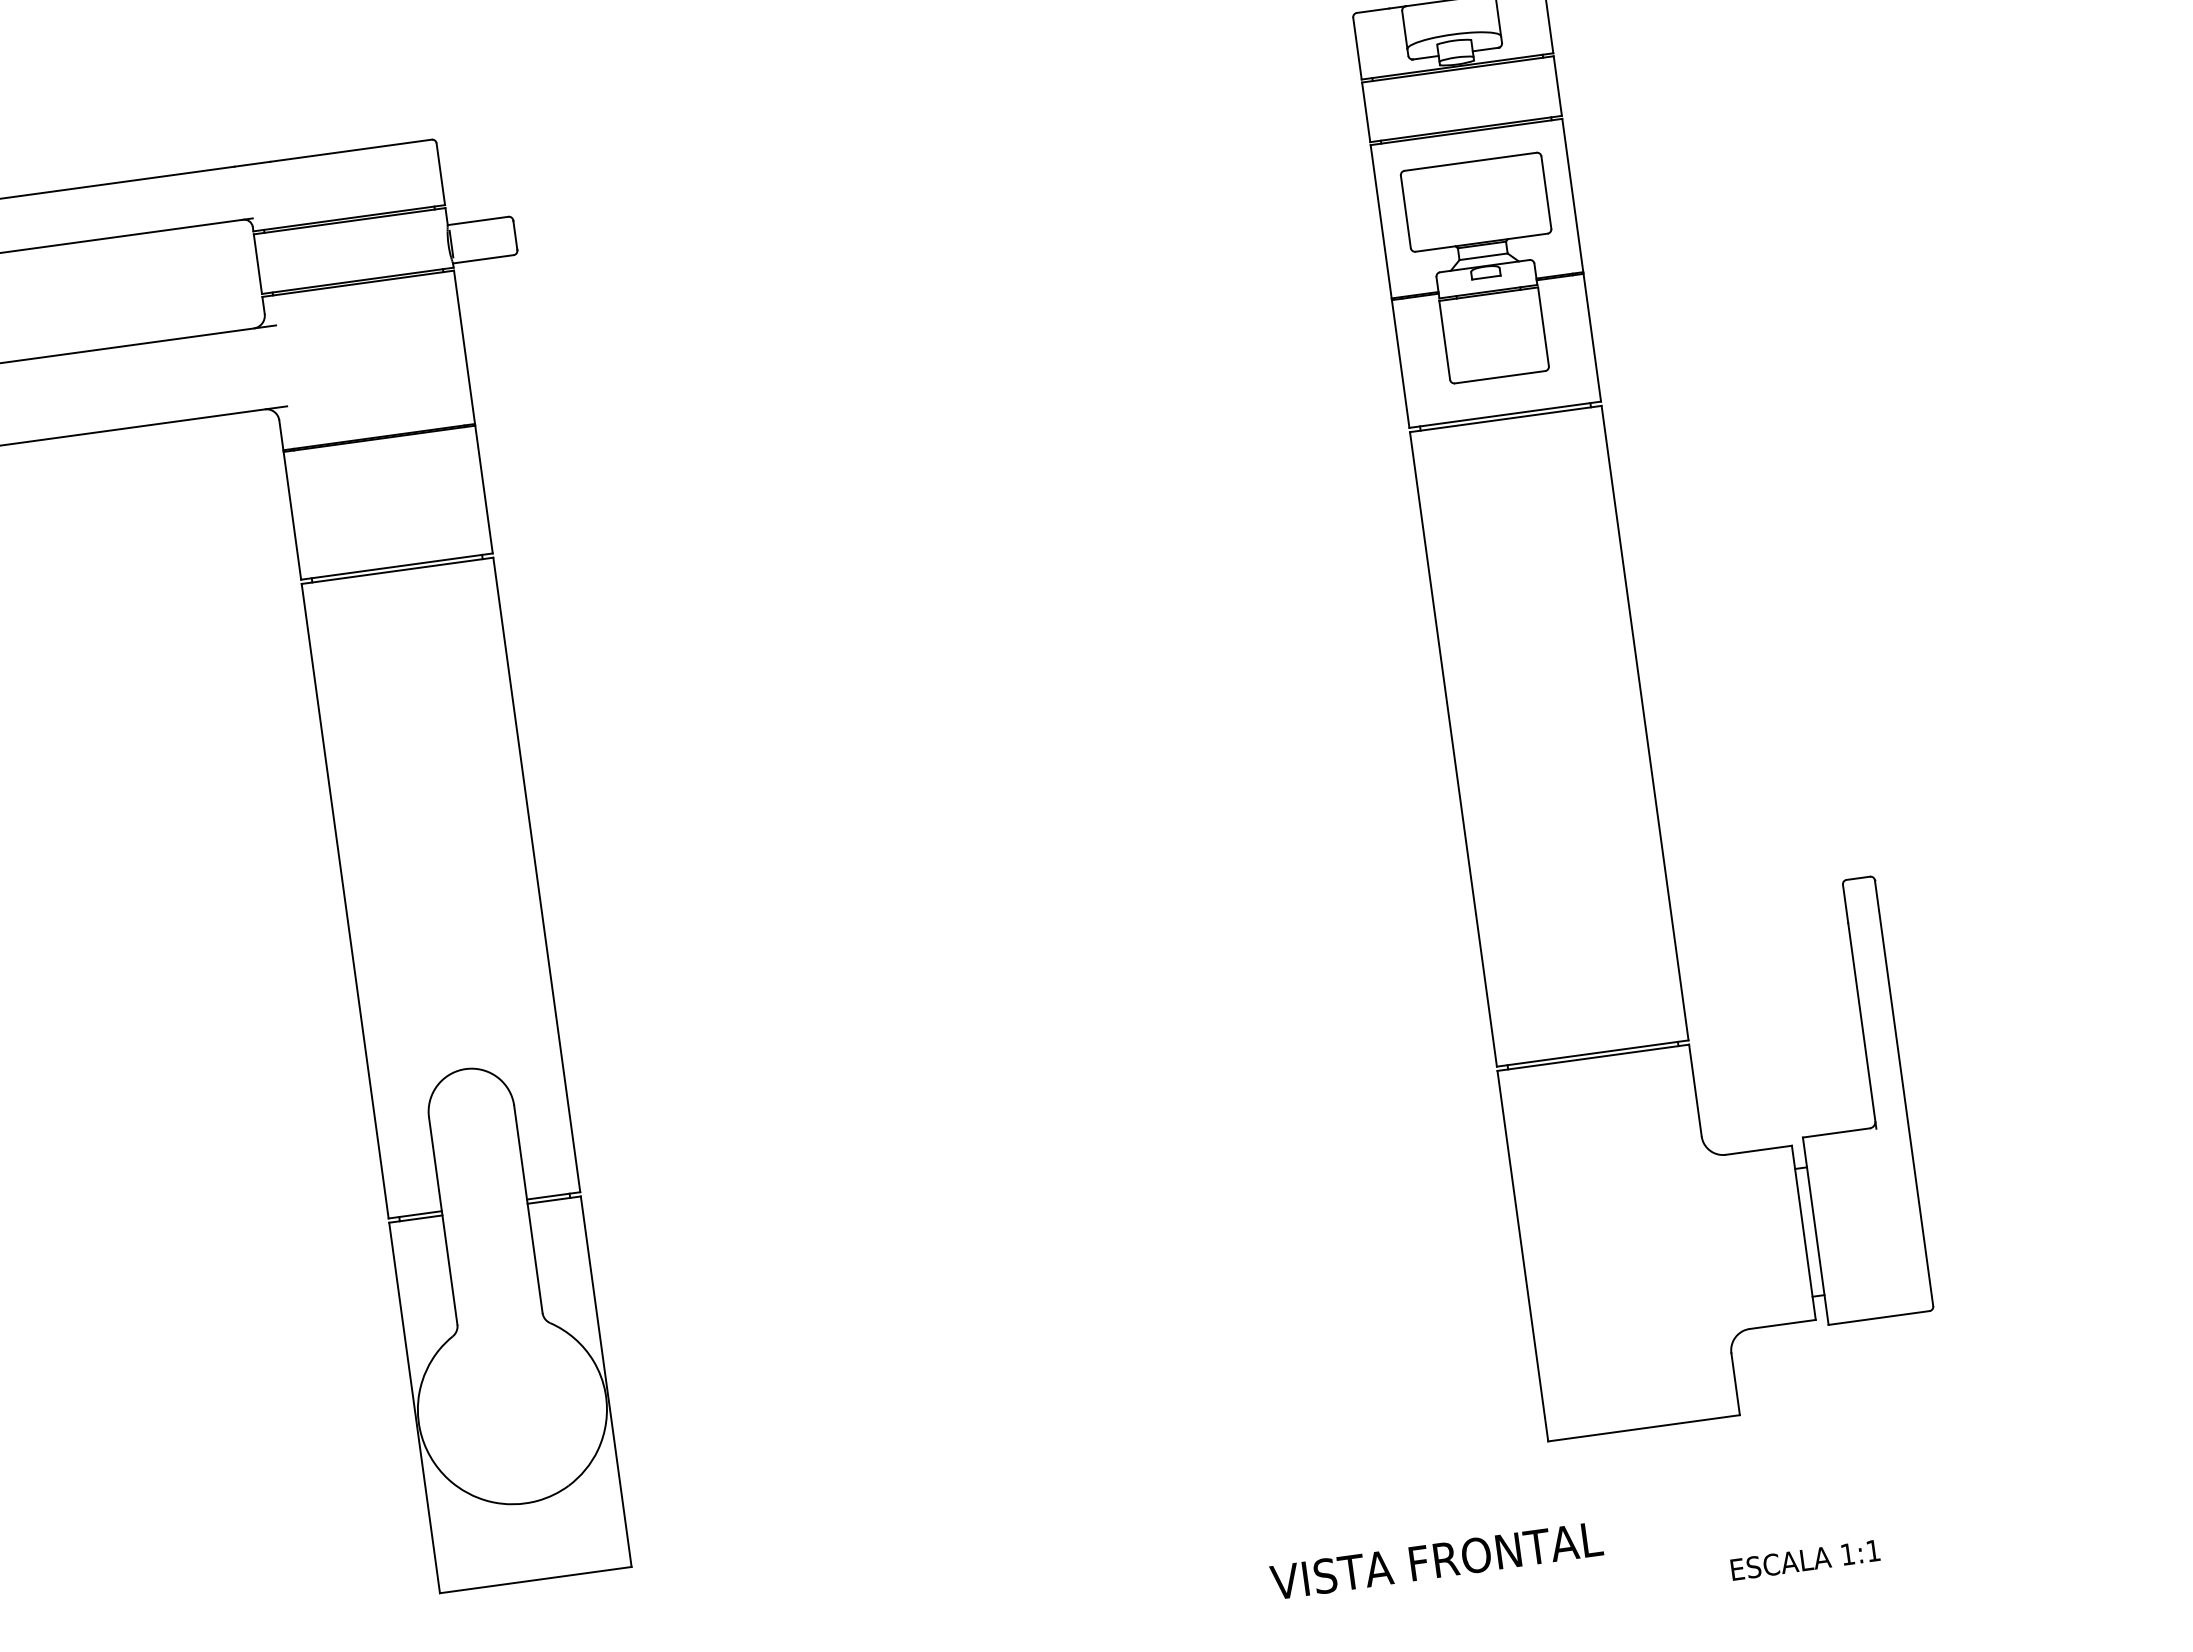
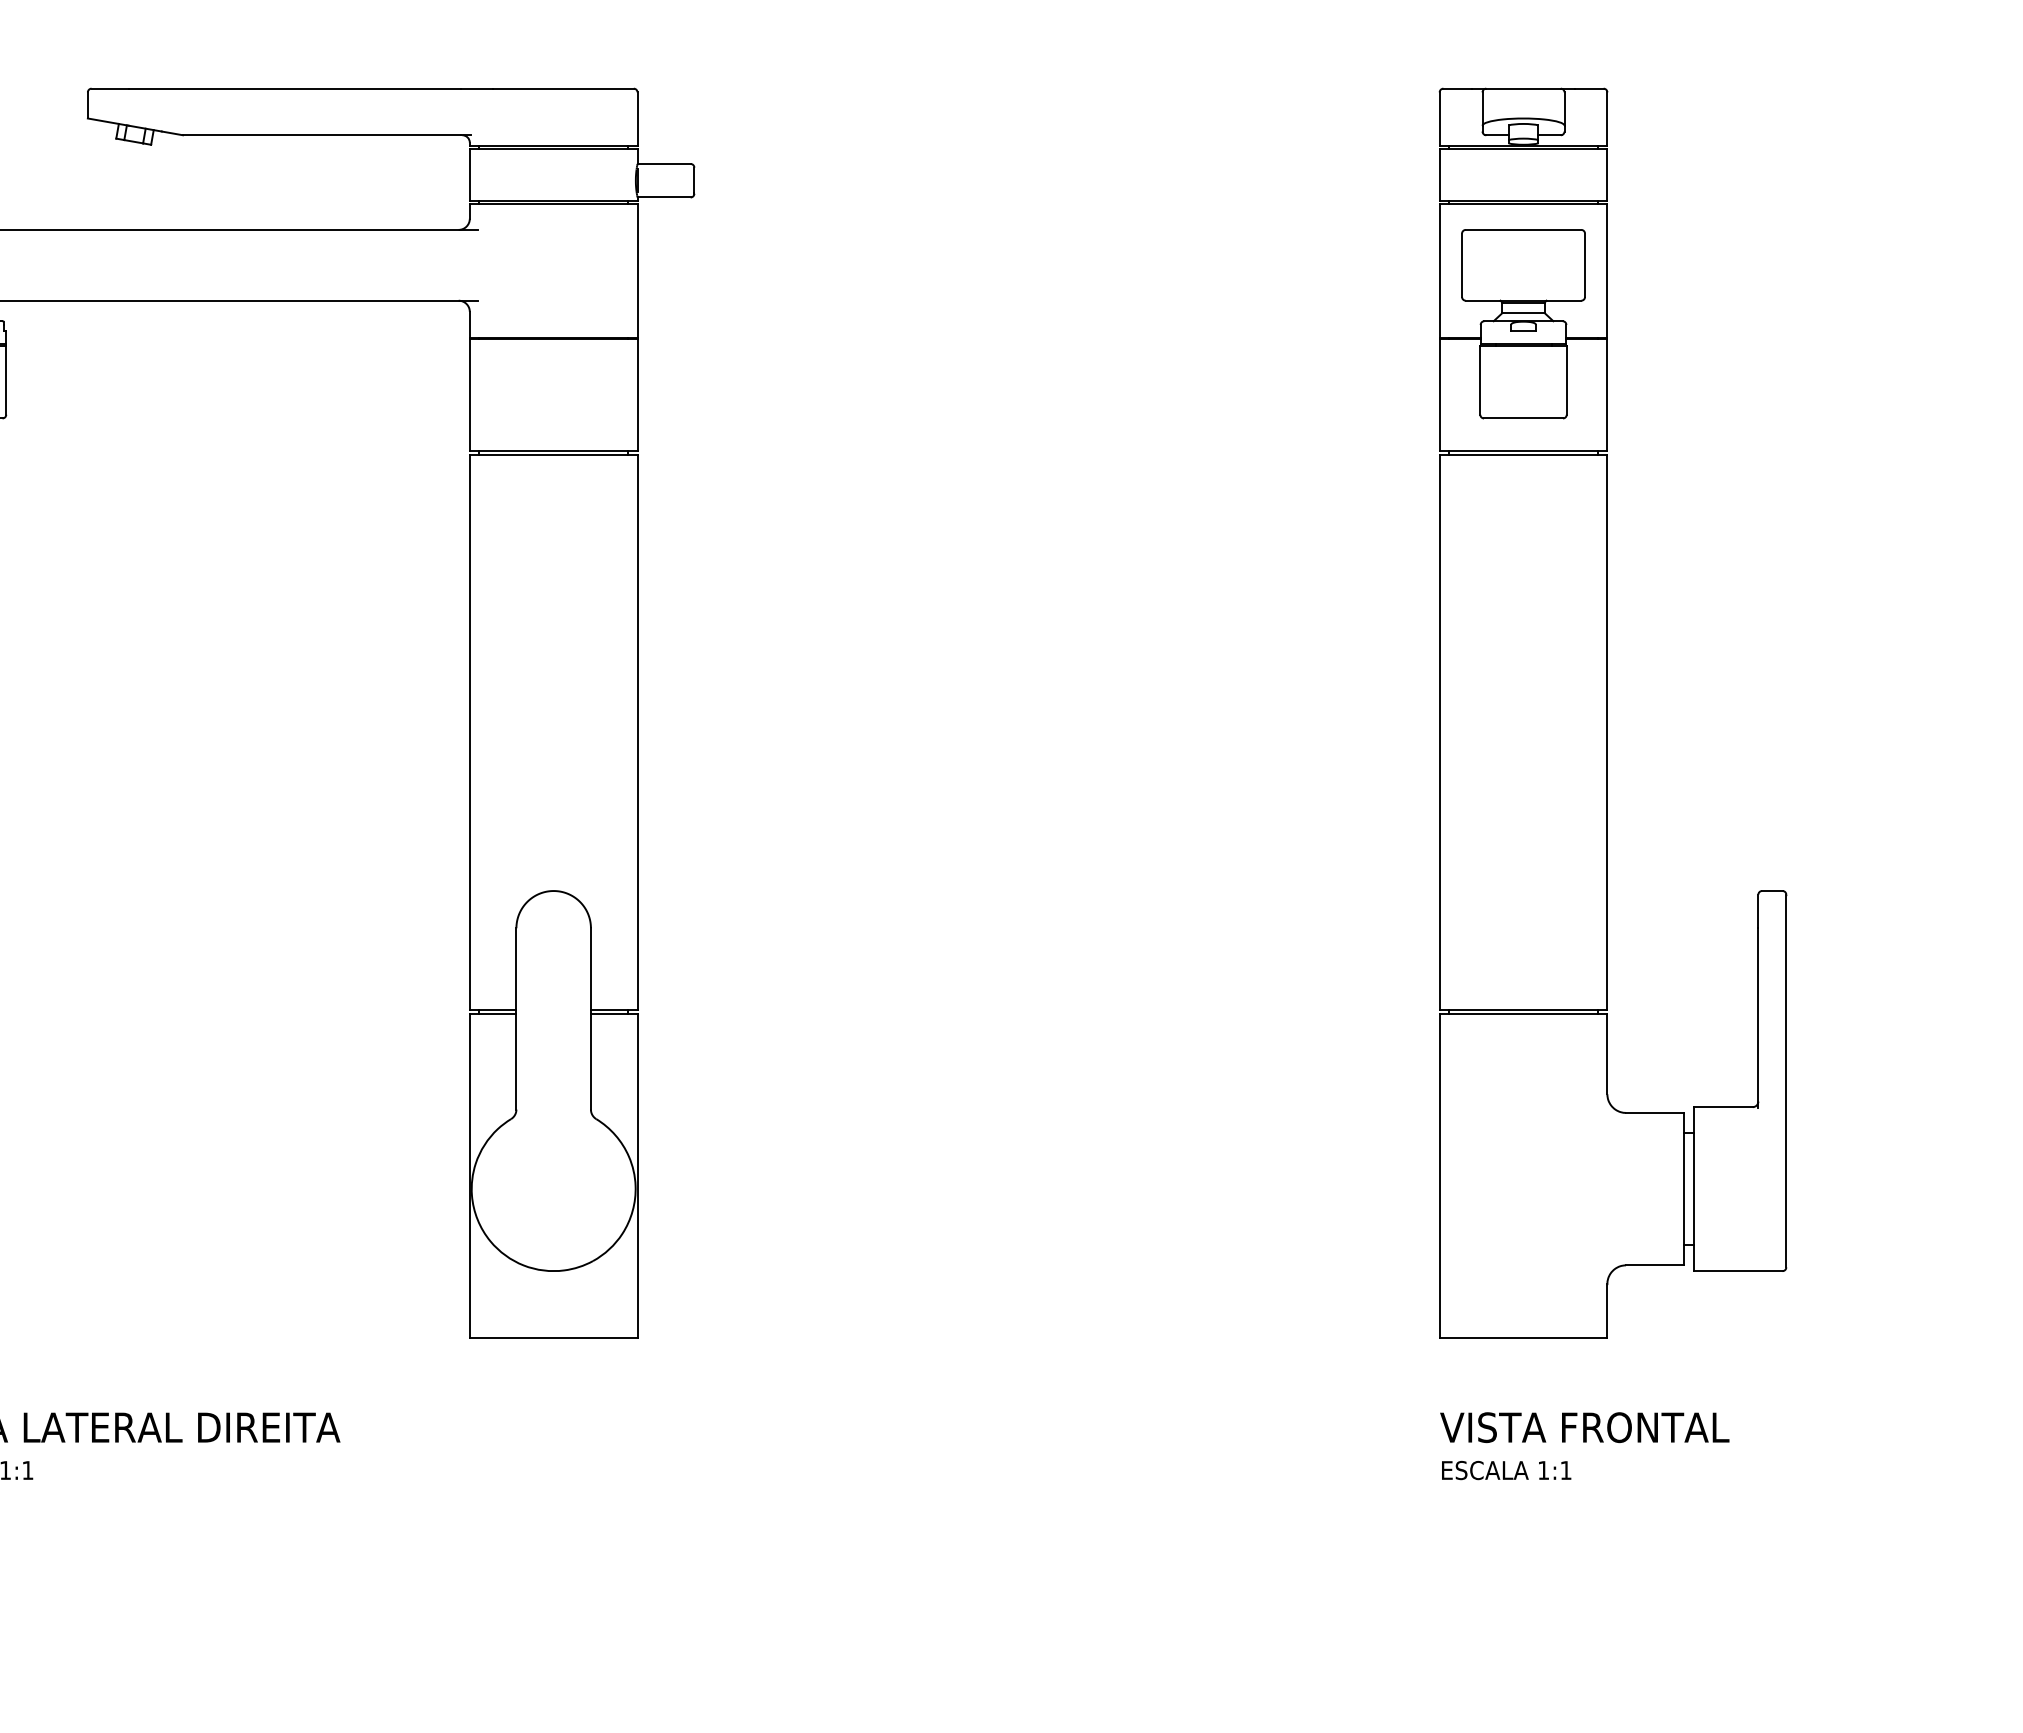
text: (1436, 1560) -> (1584, 1427), moved
text: (1805, 1560) -> (1506, 1470), moved

